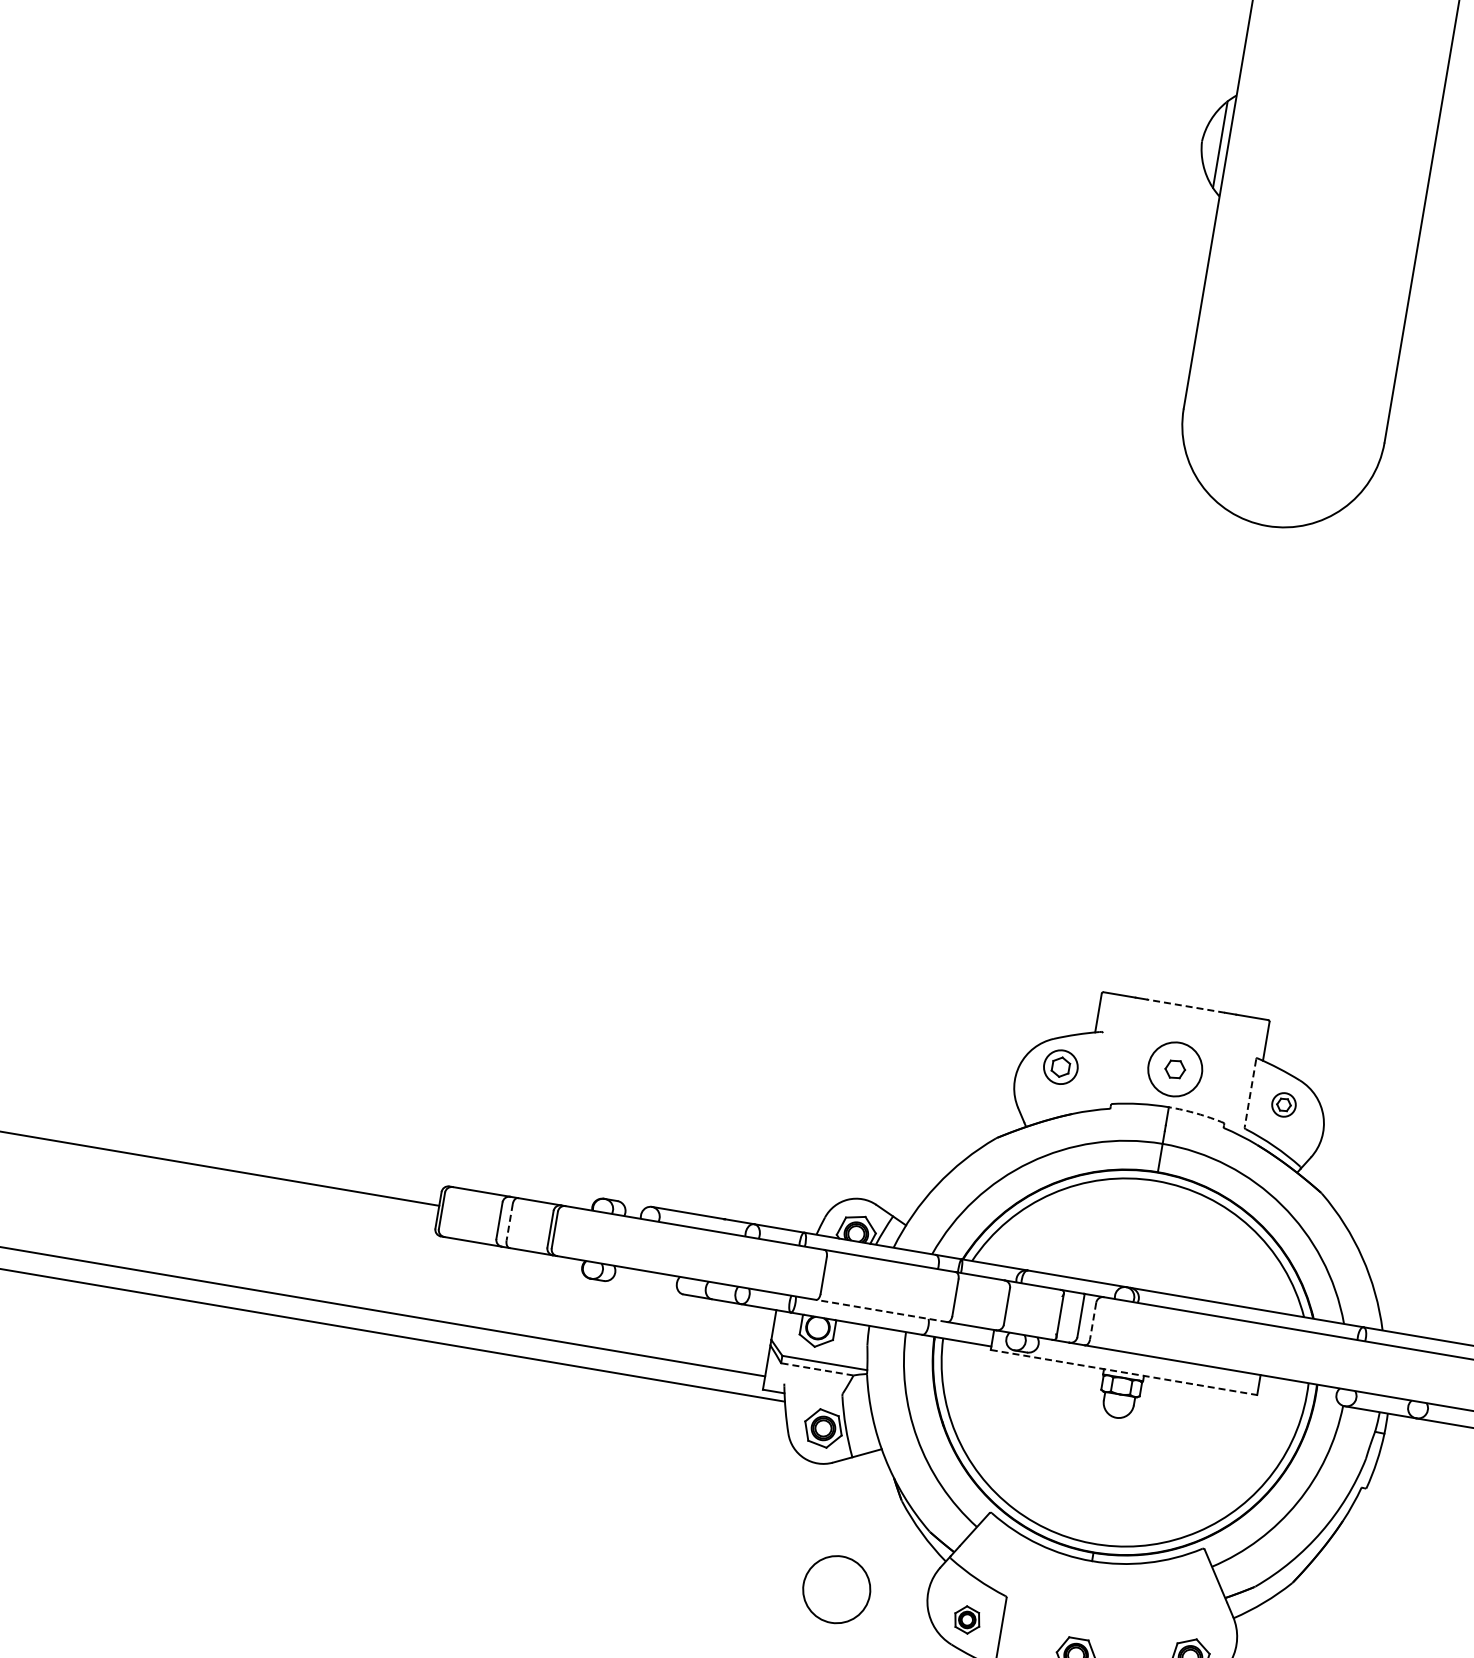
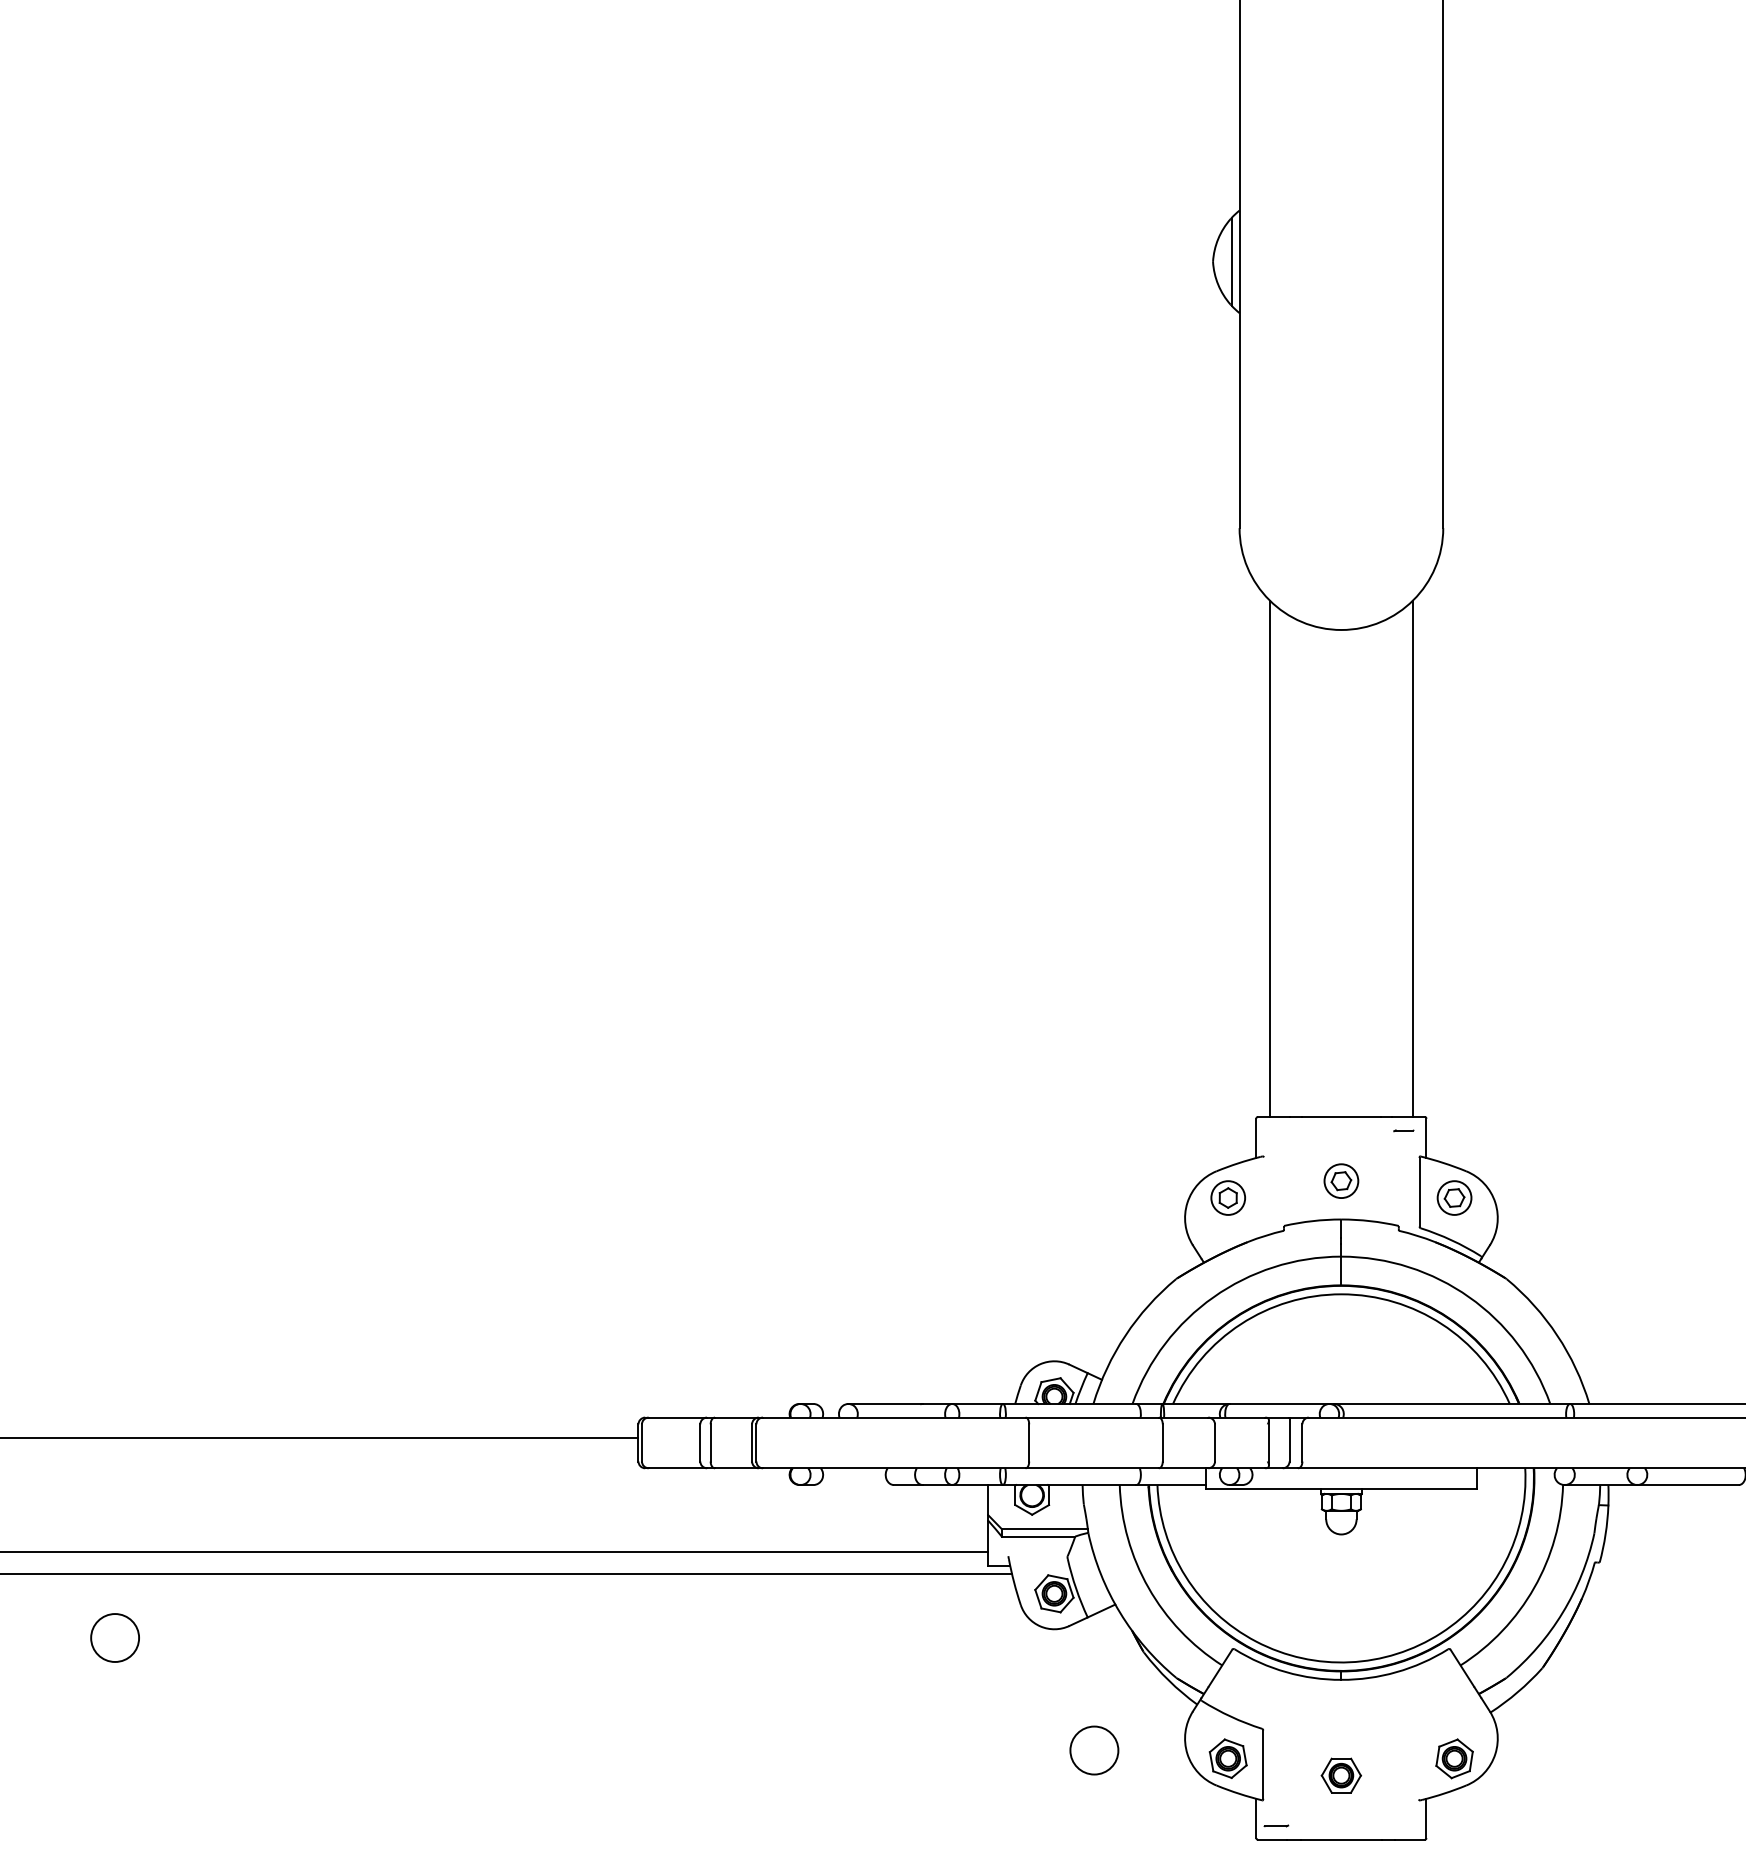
line: (1158, 739) -> (1269, 858), added
line: (1300, 763) -> (1413, 858), added
line: (1186, 1005) -> (1341, 1116), dashed -> solid
part: (1244, 1029) -> (1403, 1130), added
circle: (1175, 1069) -> (1341, 1181), size x0.62
line: (1250, 1093) -> (1419, 1192), dashed -> solid
part: (1284, 1104) -> (1454, 1197), size x1.43
arc: (1197, 1114) -> (1370, 1221), dashed -> solid
line: (509, 1221) -> (710, 1442), dashed -> solid
line: (881, 1311) -> (1092, 1468), dashed -> solid
line: (1093, 1320) -> (1302, 1442), dashed -> solid
line: (817, 1369) -> (1038, 1536), dashed -> solid
line: (1124, 1372) -> (1341, 1488), dashed -> solid
circle: (836, 1589) -> (1094, 1750), size x0.71
part: (966, 1619) -> (1227, 1758), size x1.43

